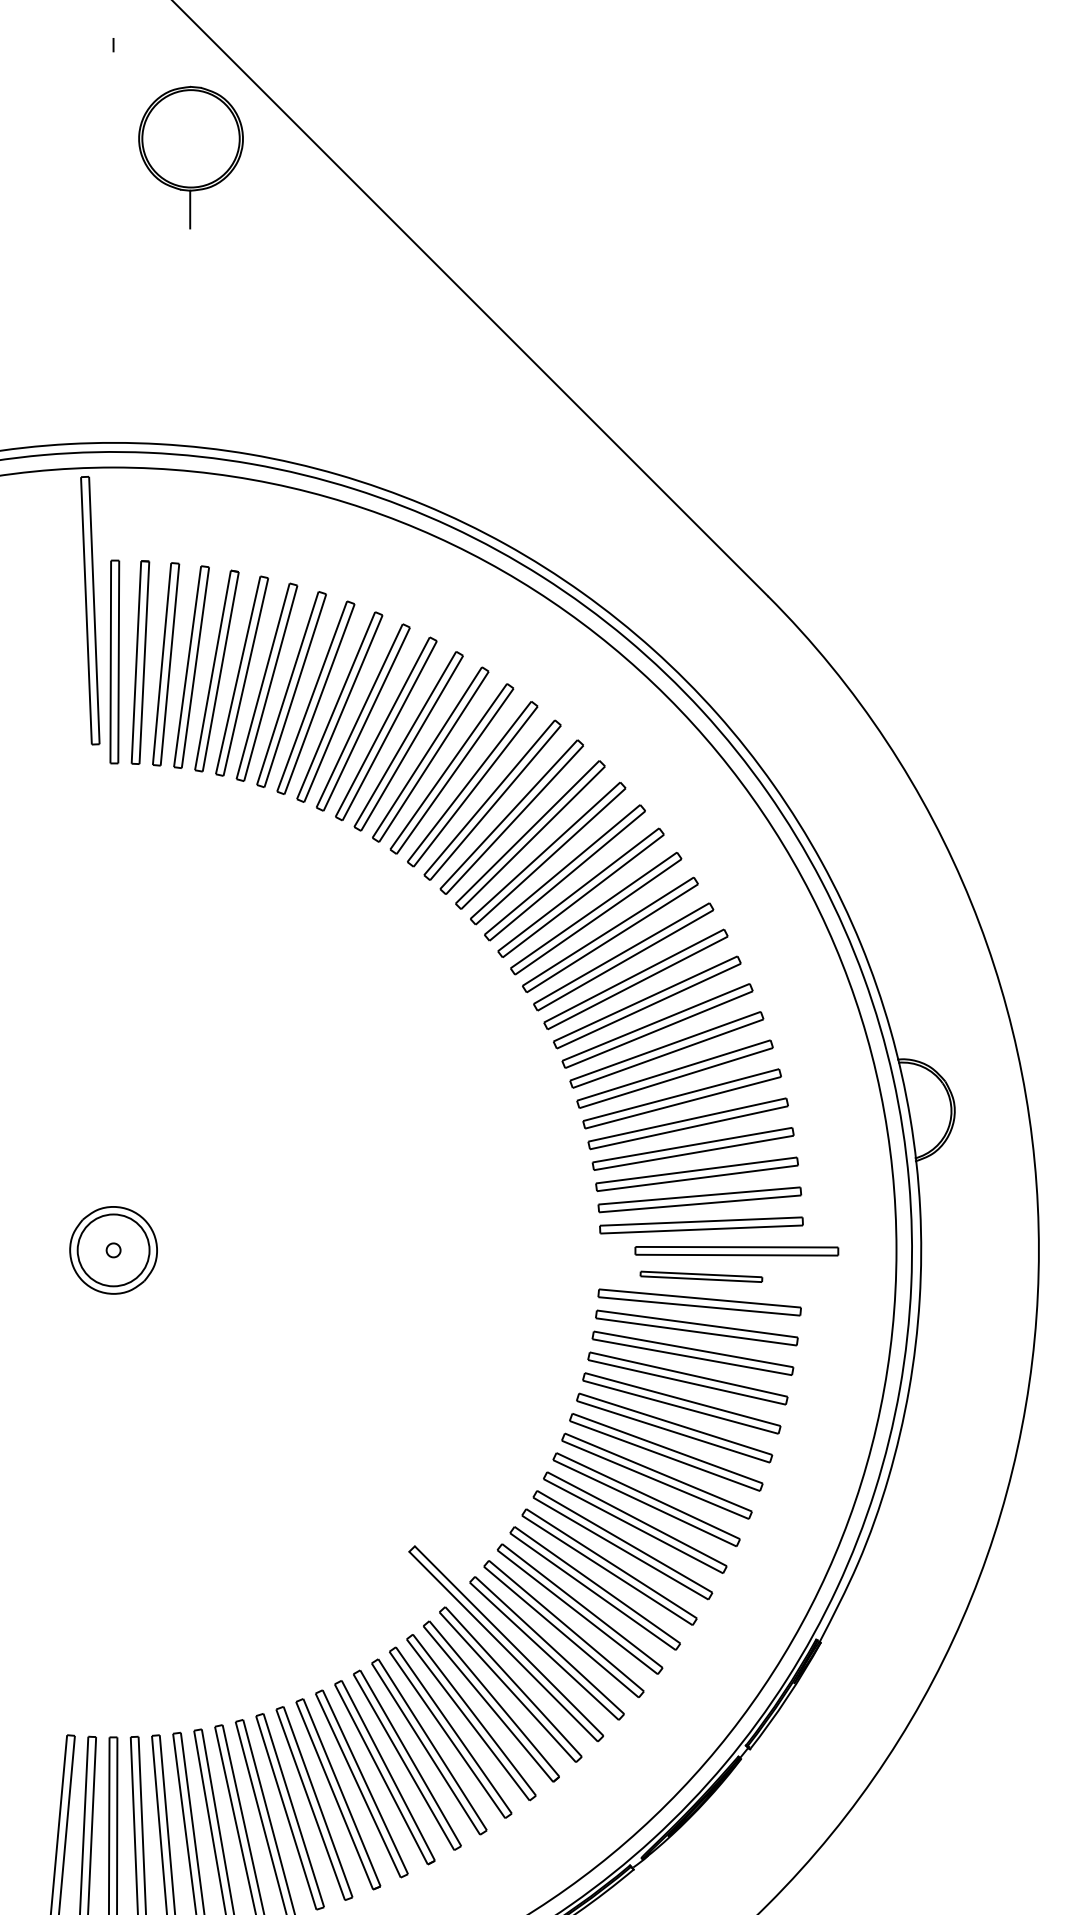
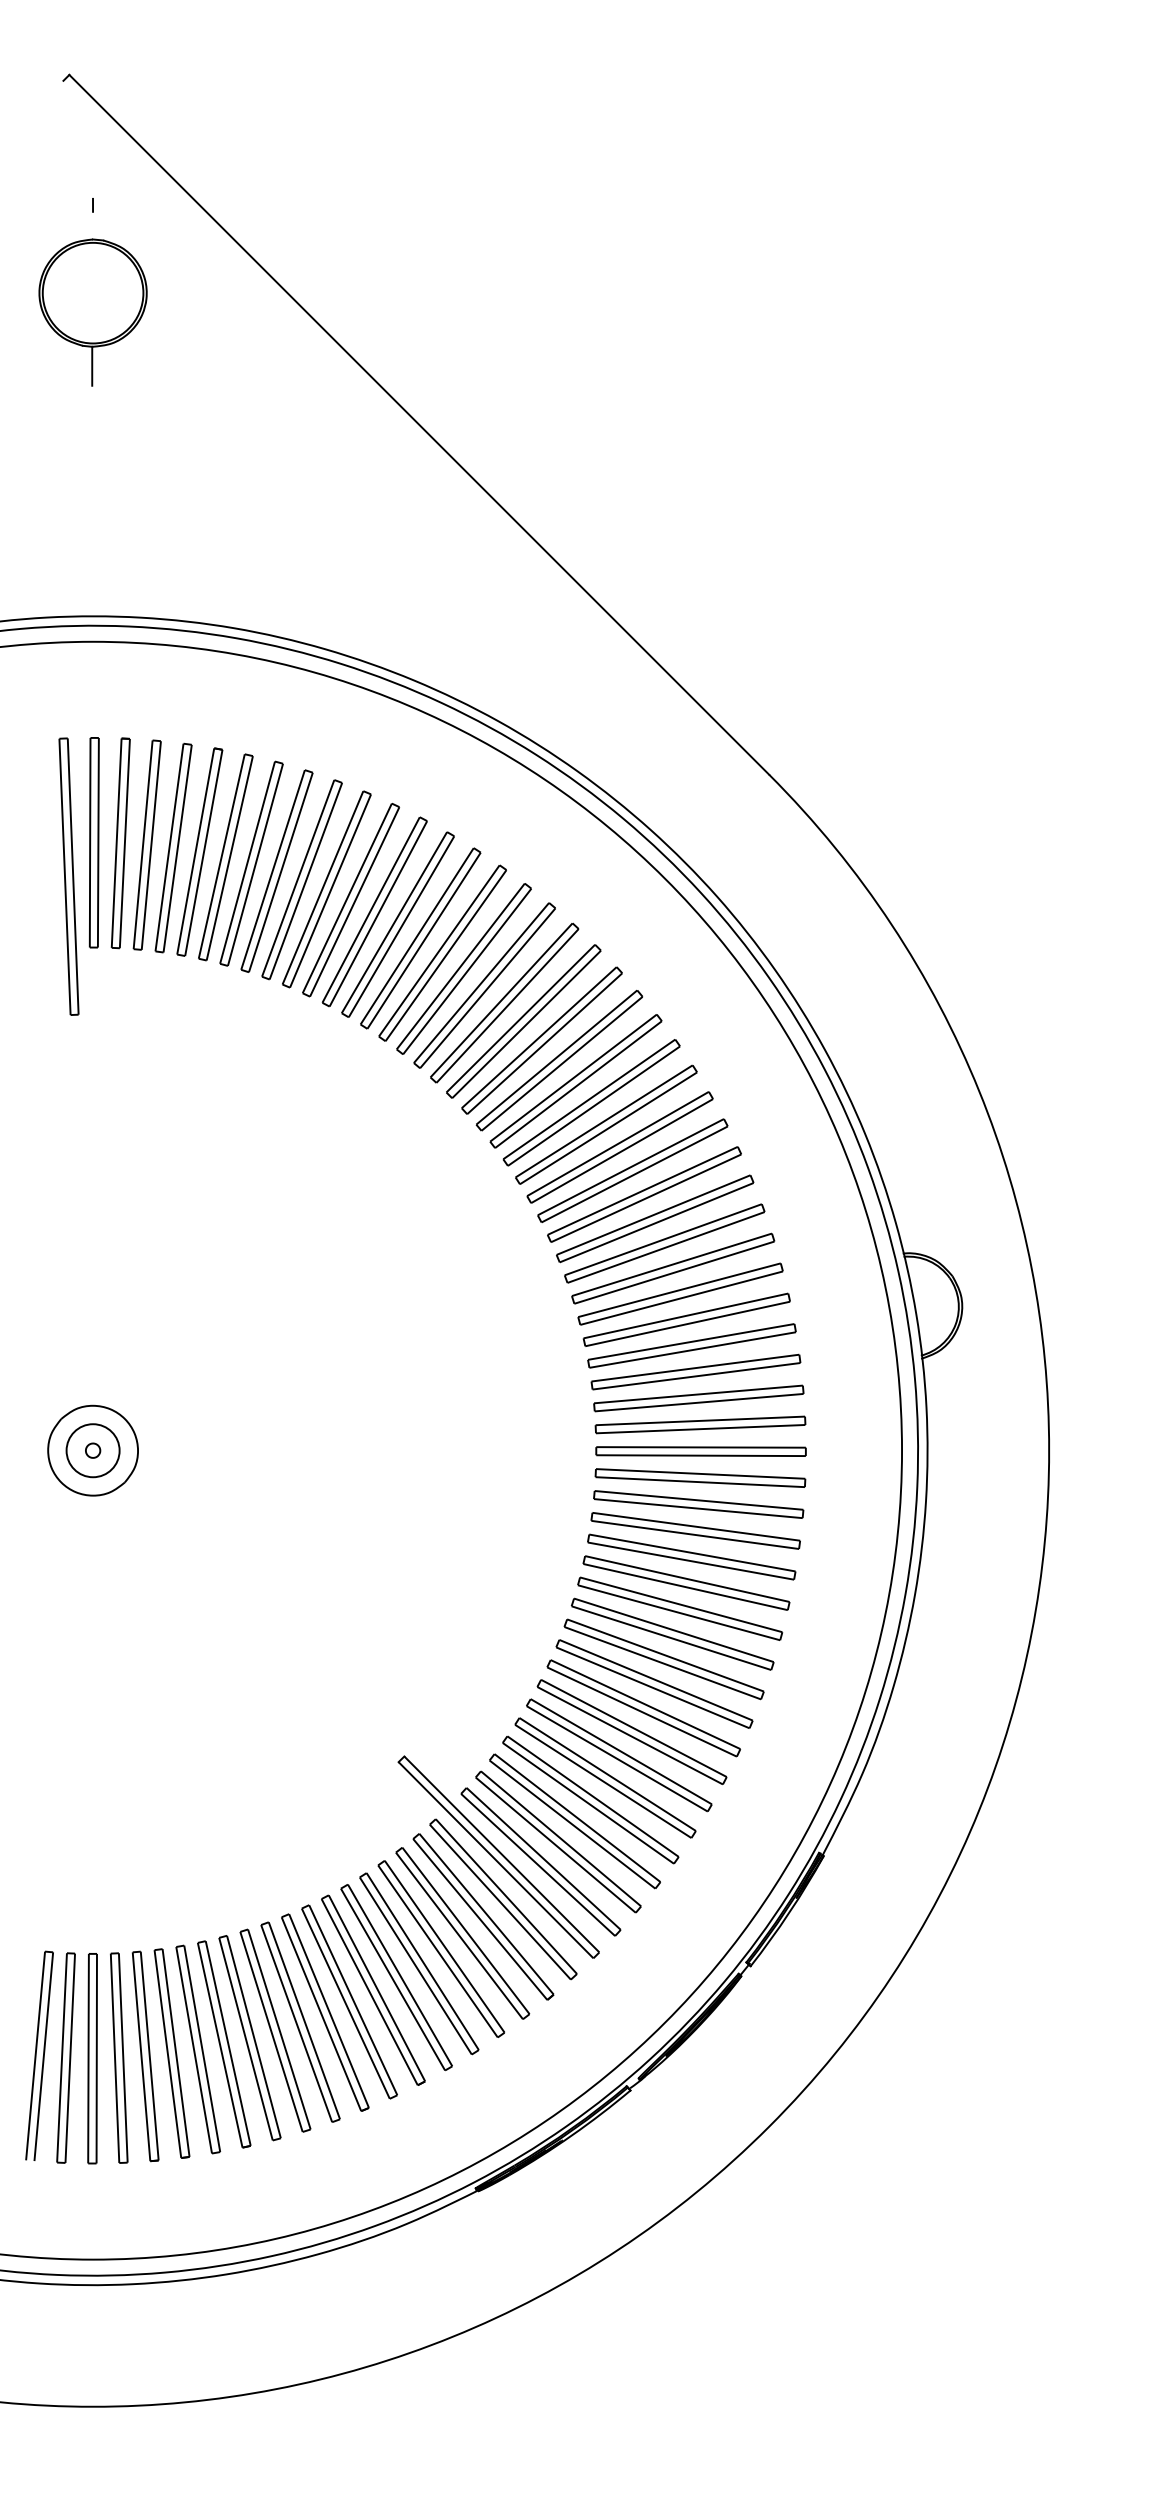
part: (190, 157) -> (92, 312), moved
part: (89, 610) -> (68, 876), moved
circle: (113, 1250) -> (92, 1450), size x0.71
part: (736, 1251) -> (700, 1451), moved
part: (701, 1276) -> (700, 1477), size x1.67

